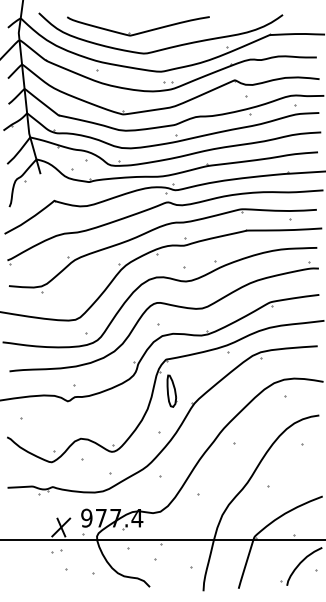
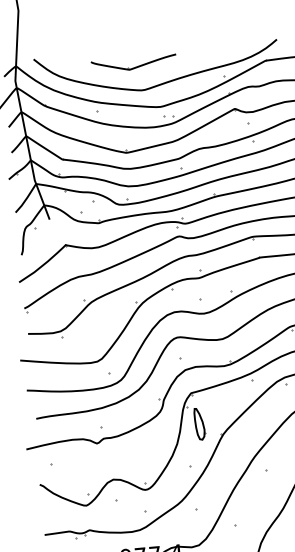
part: (138, 26) -> (134, 63), size x0.6

